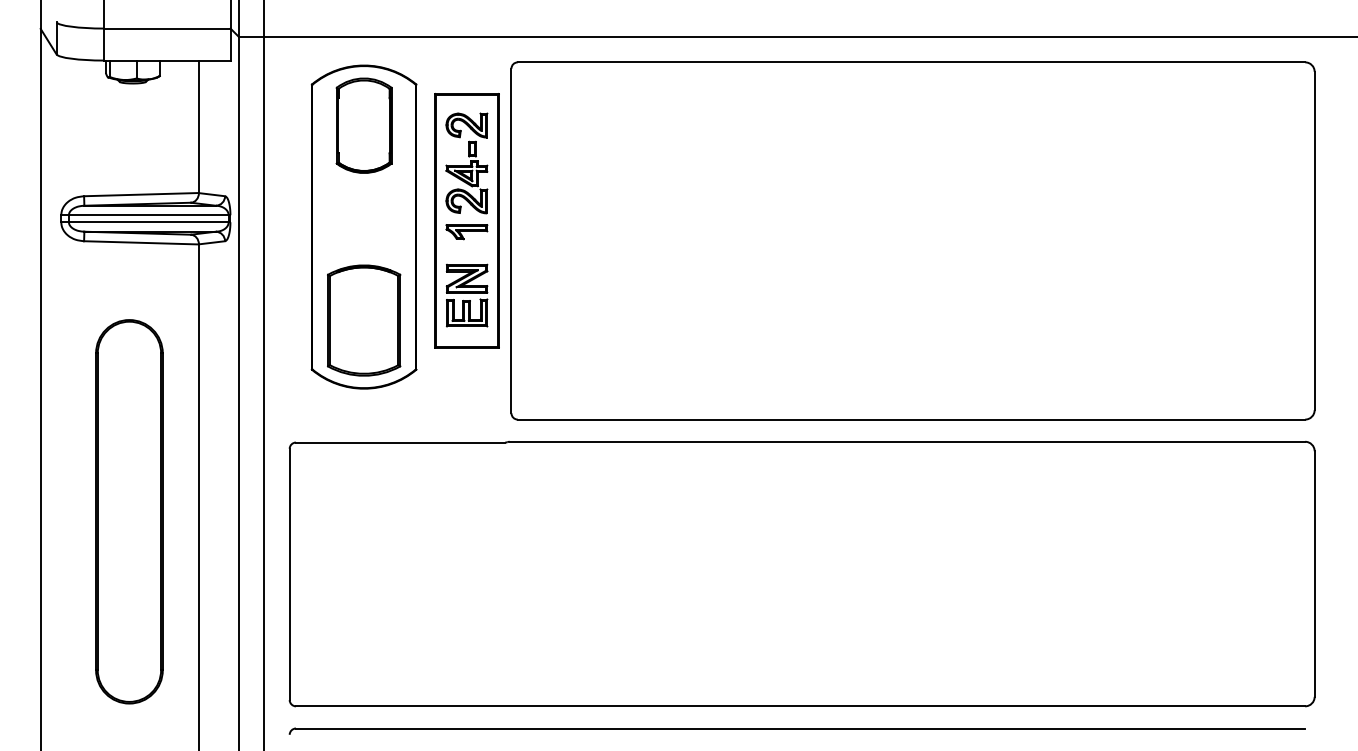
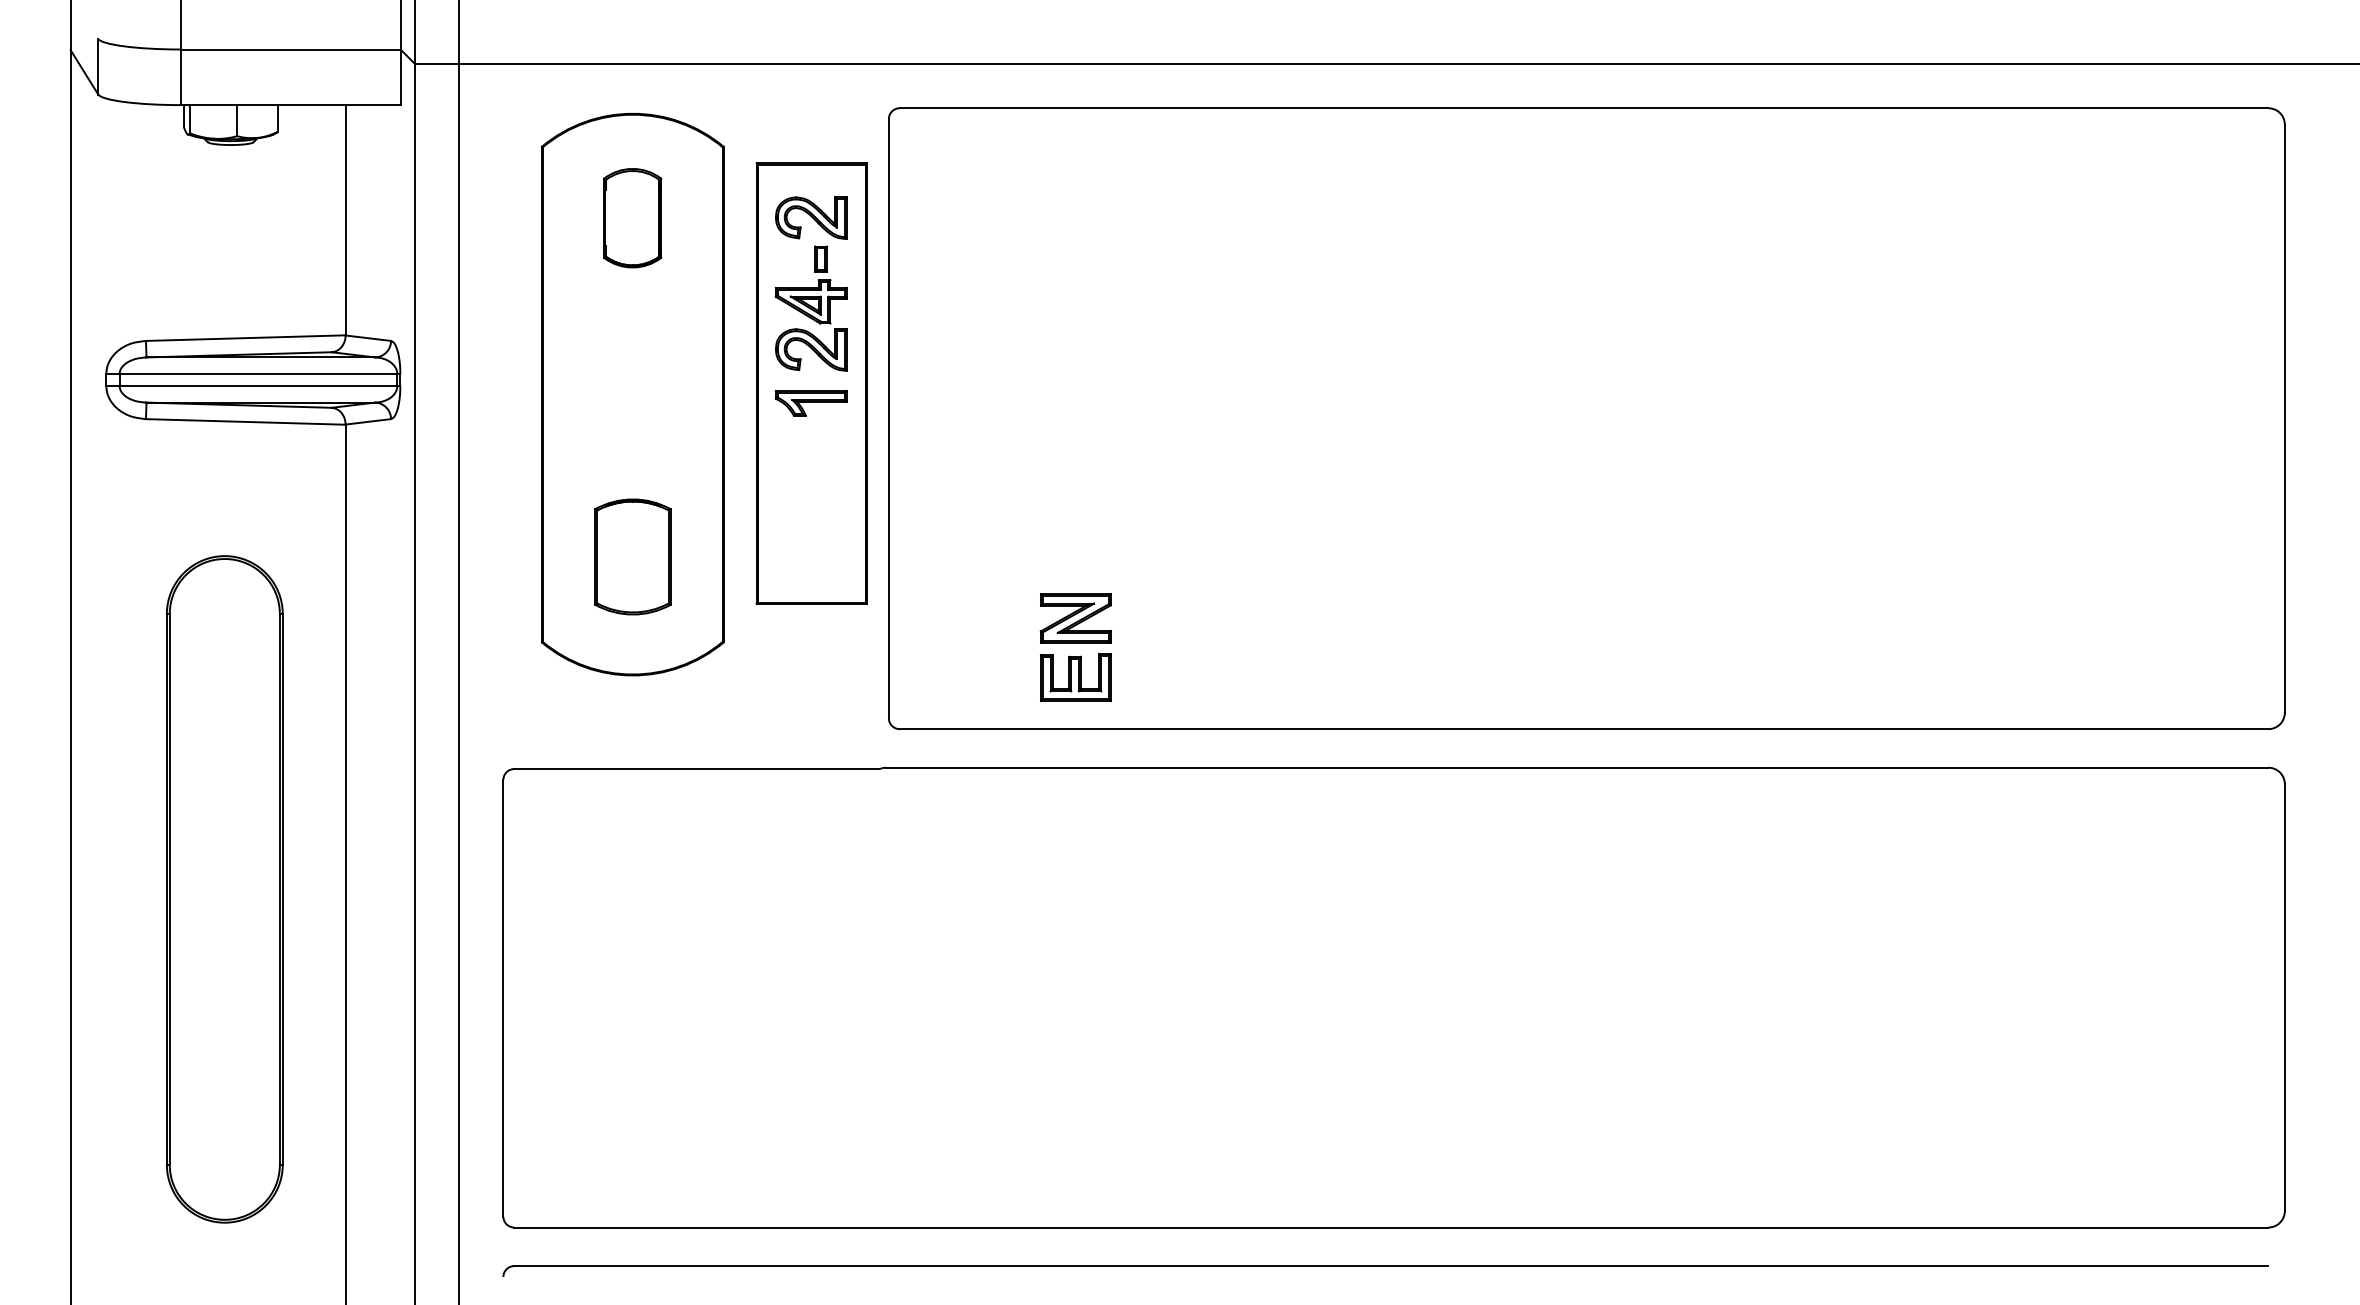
part: (363, 125) -> (631, 217), size x0.6
part: (466, 295) -> (1074, 647), moved
part: (364, 320) -> (633, 556), size x0.6

